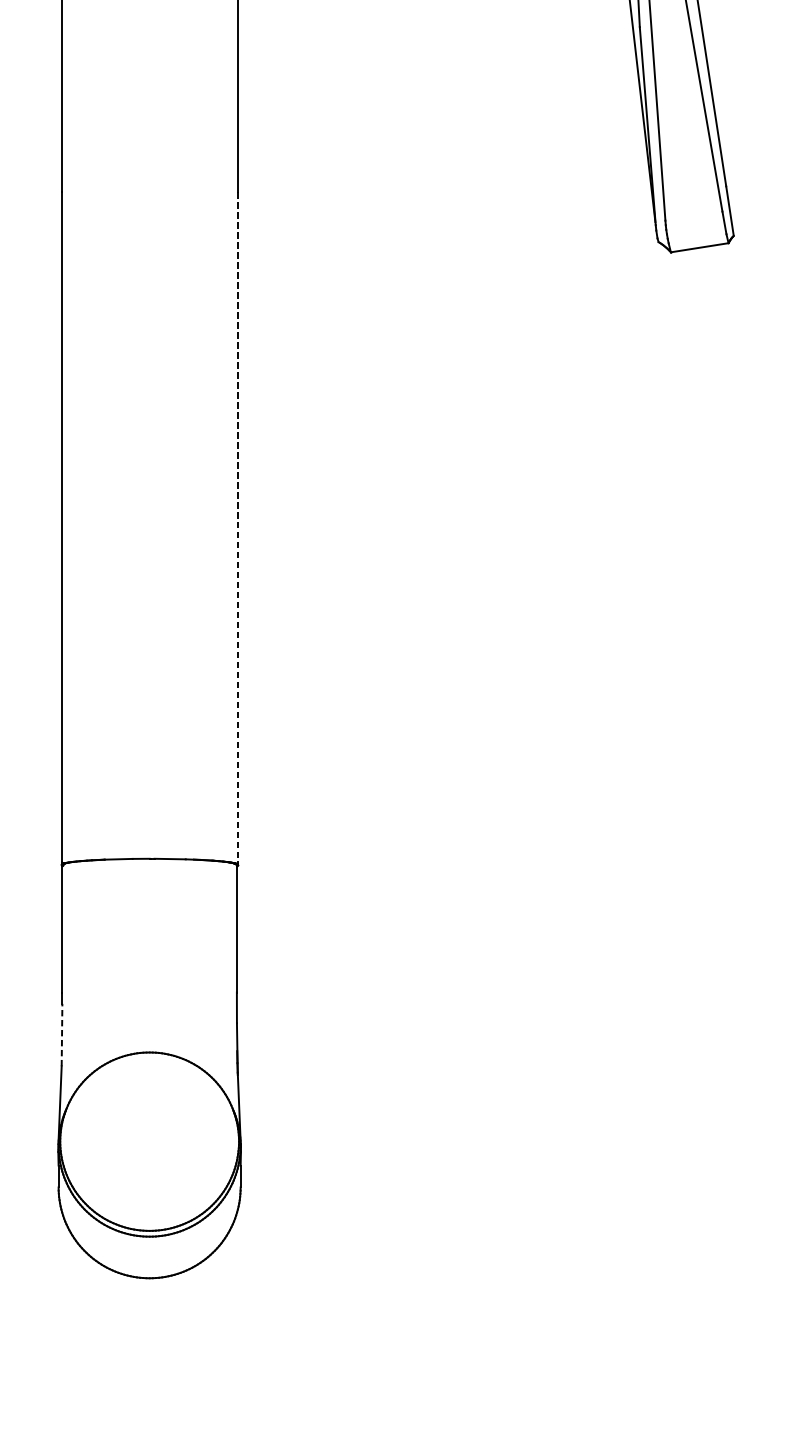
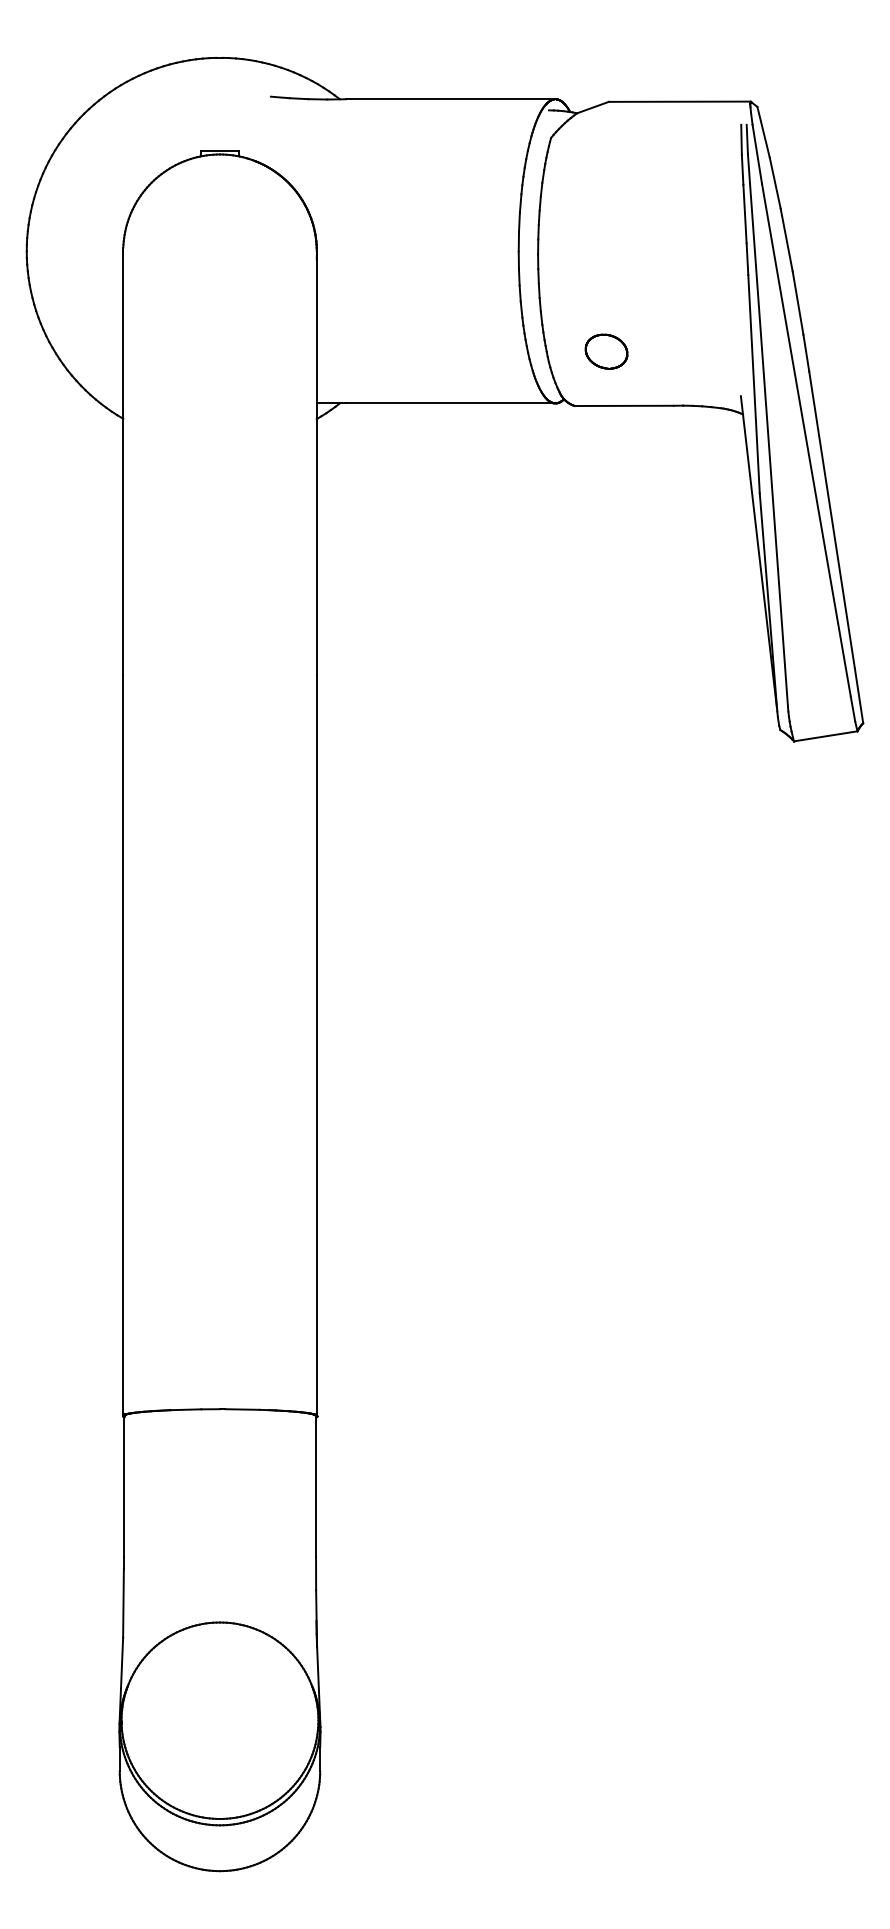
line: (237, 527) -> (316, 1044), dashed -> solid
line: (62, 1034) -> (123, 1602), dashed -> solid

